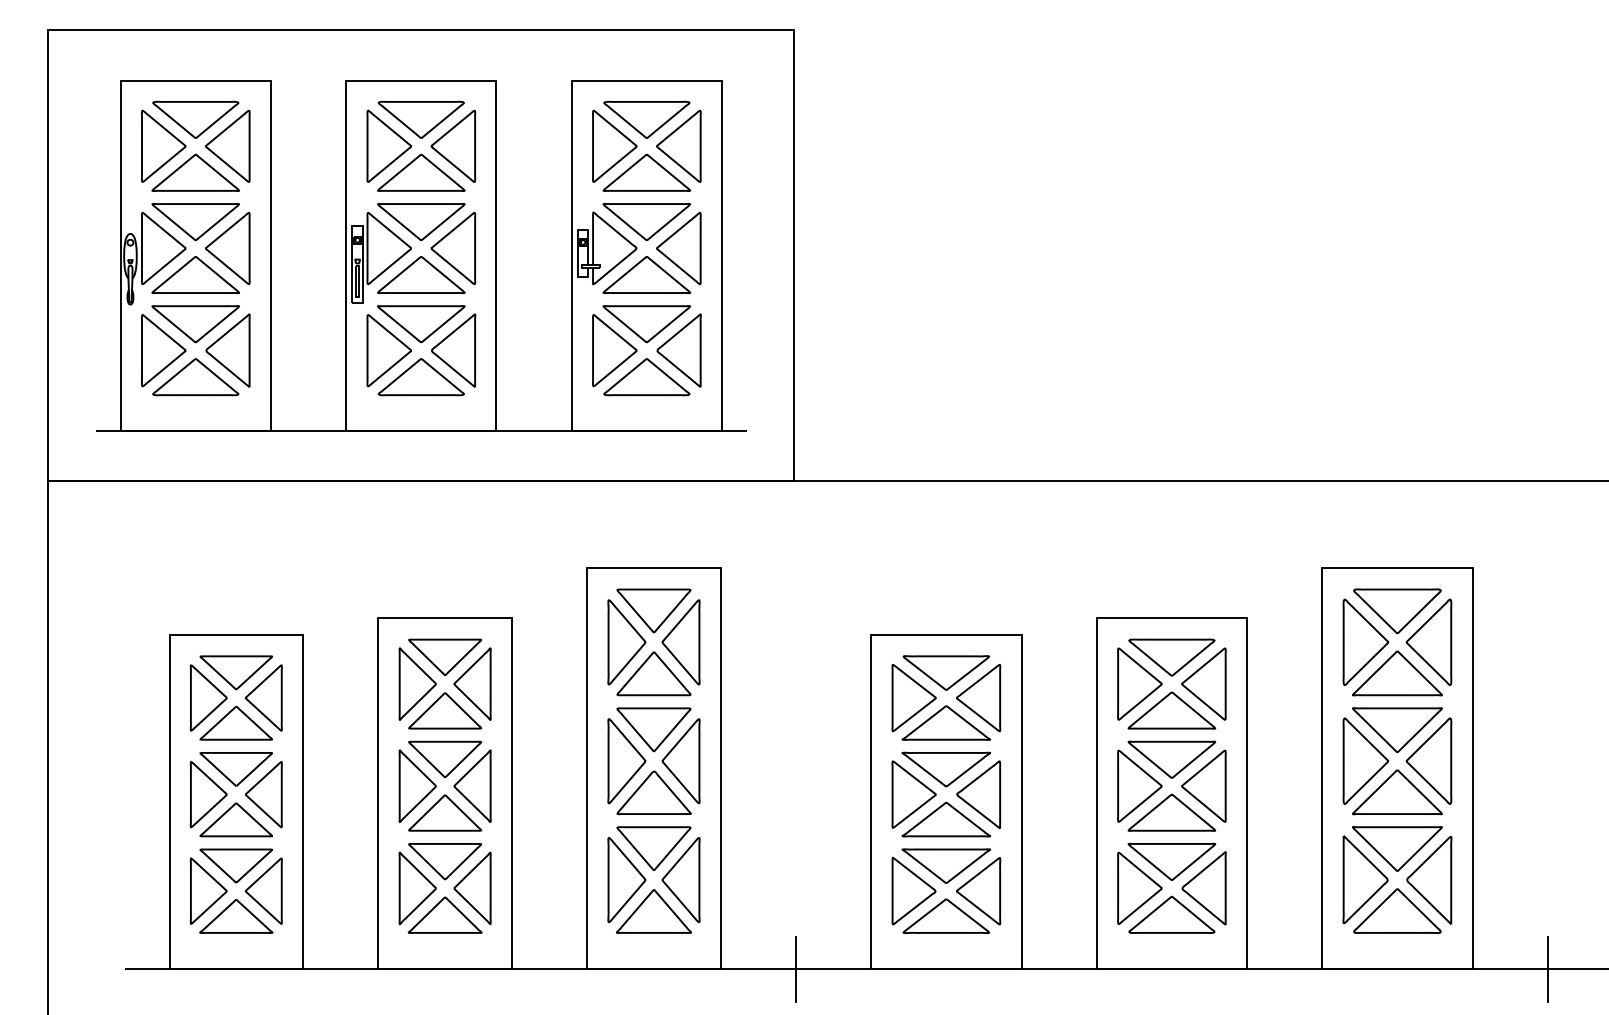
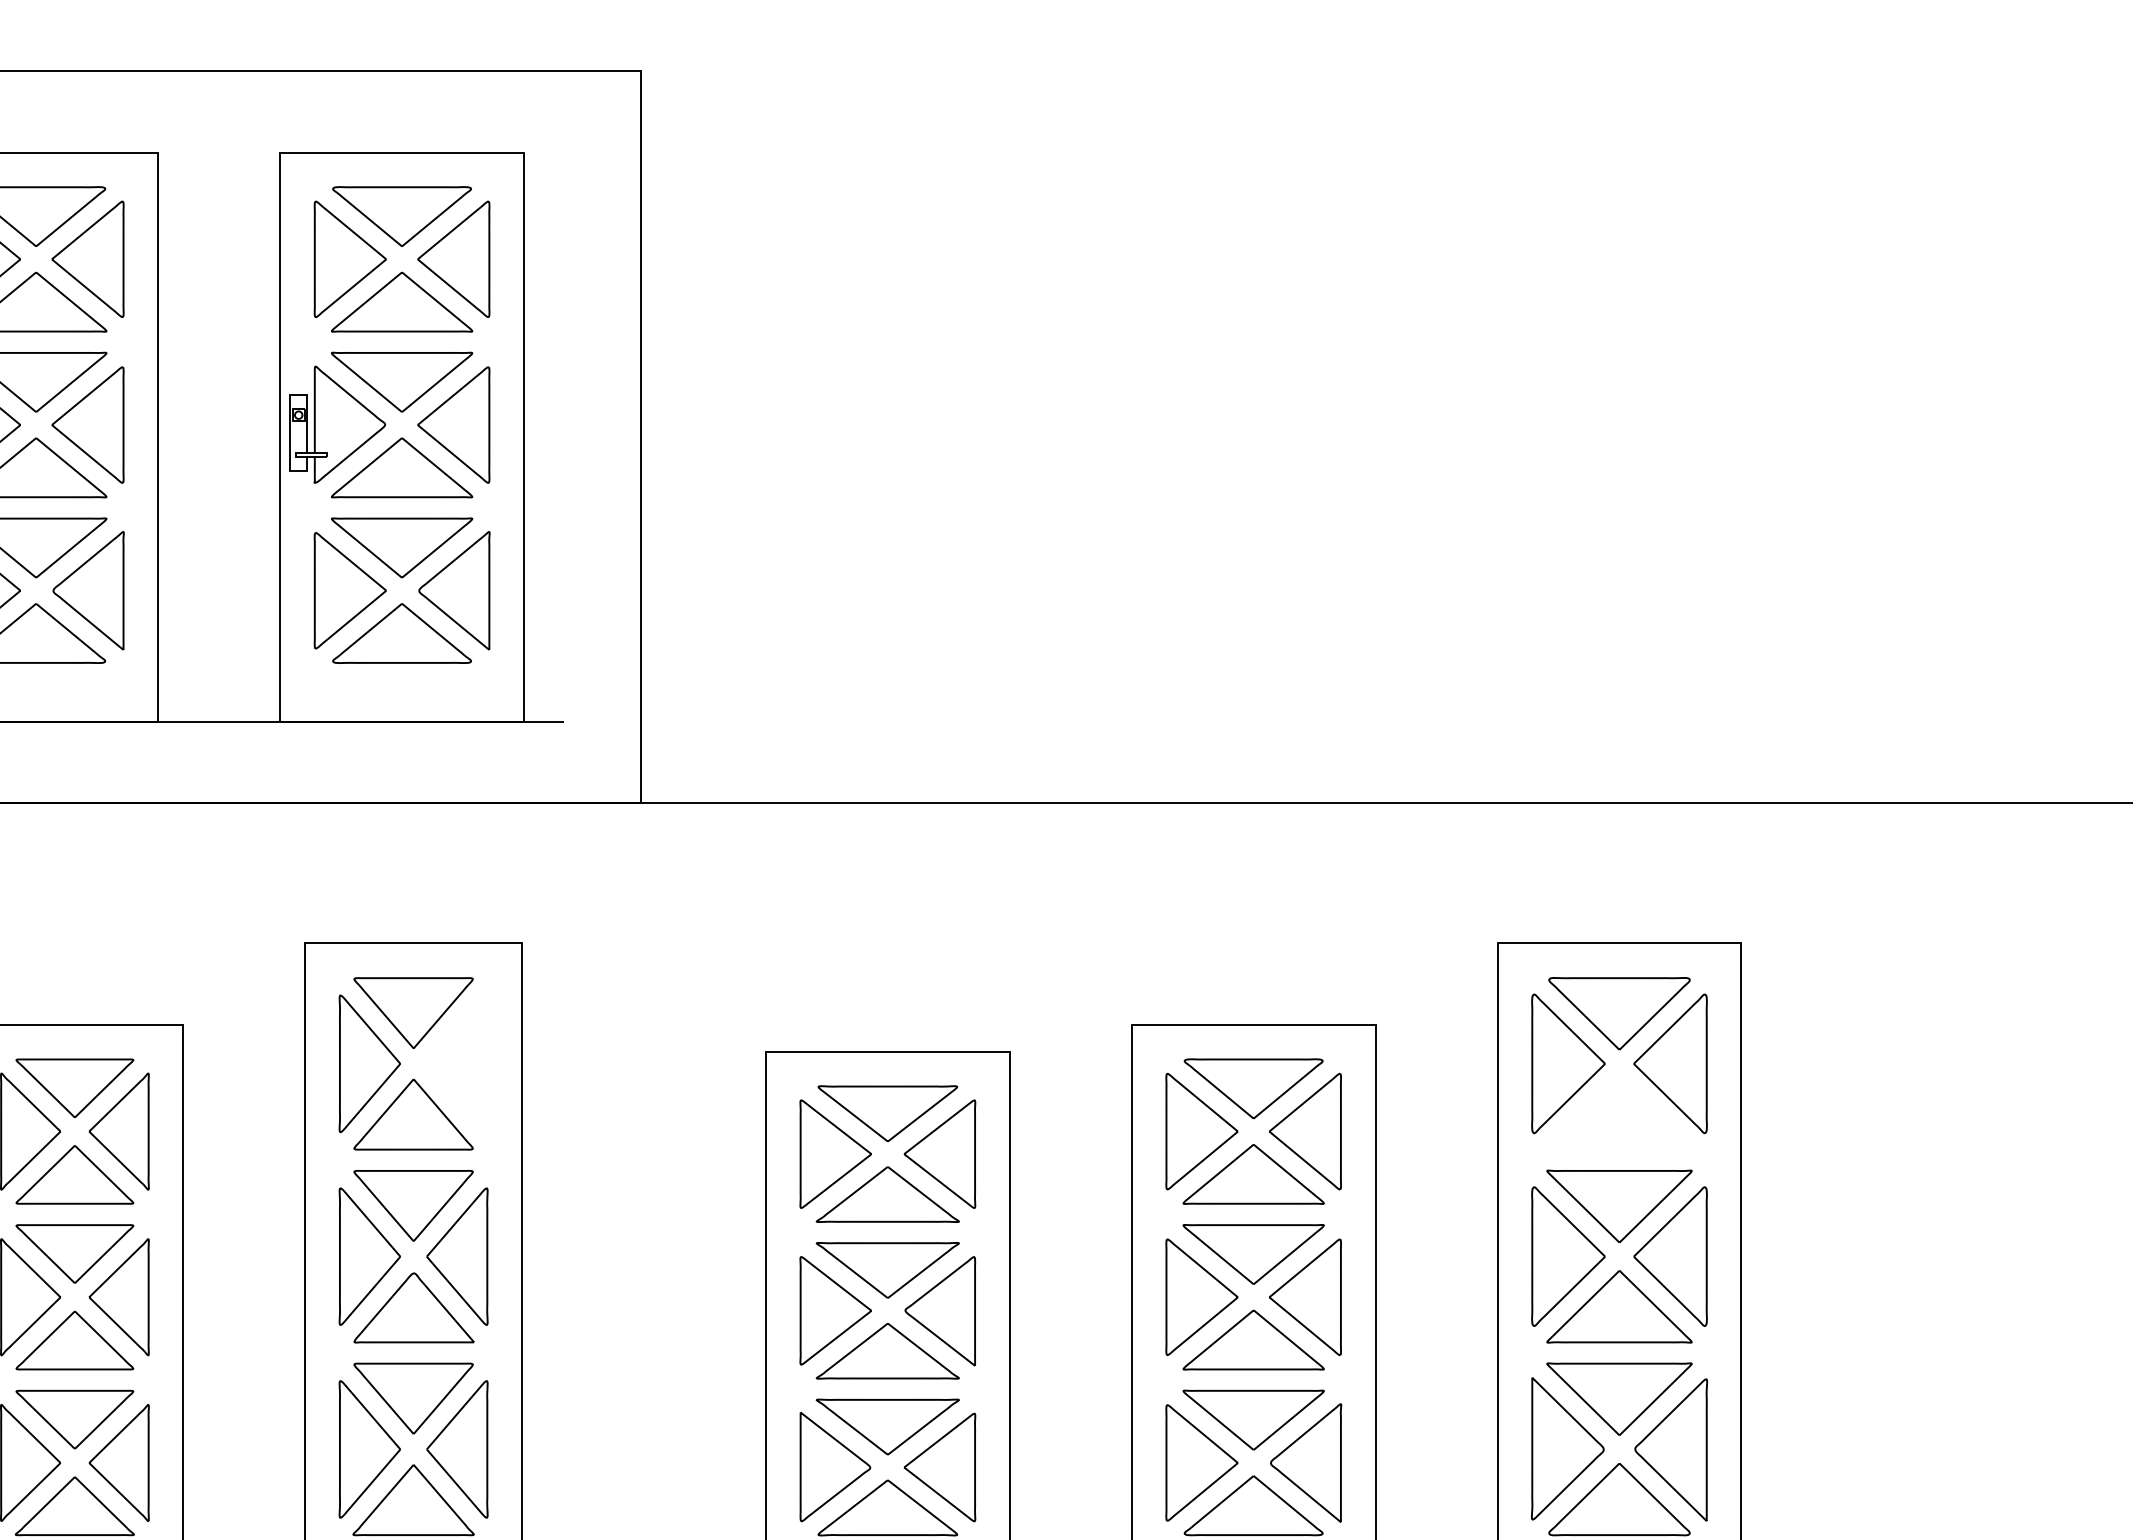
part: (680, 642) -> (456, 1064), removed
part: (1397, 673) -> (1619, 1114), removed

